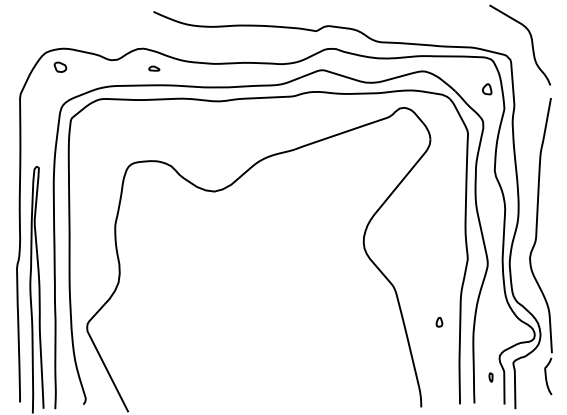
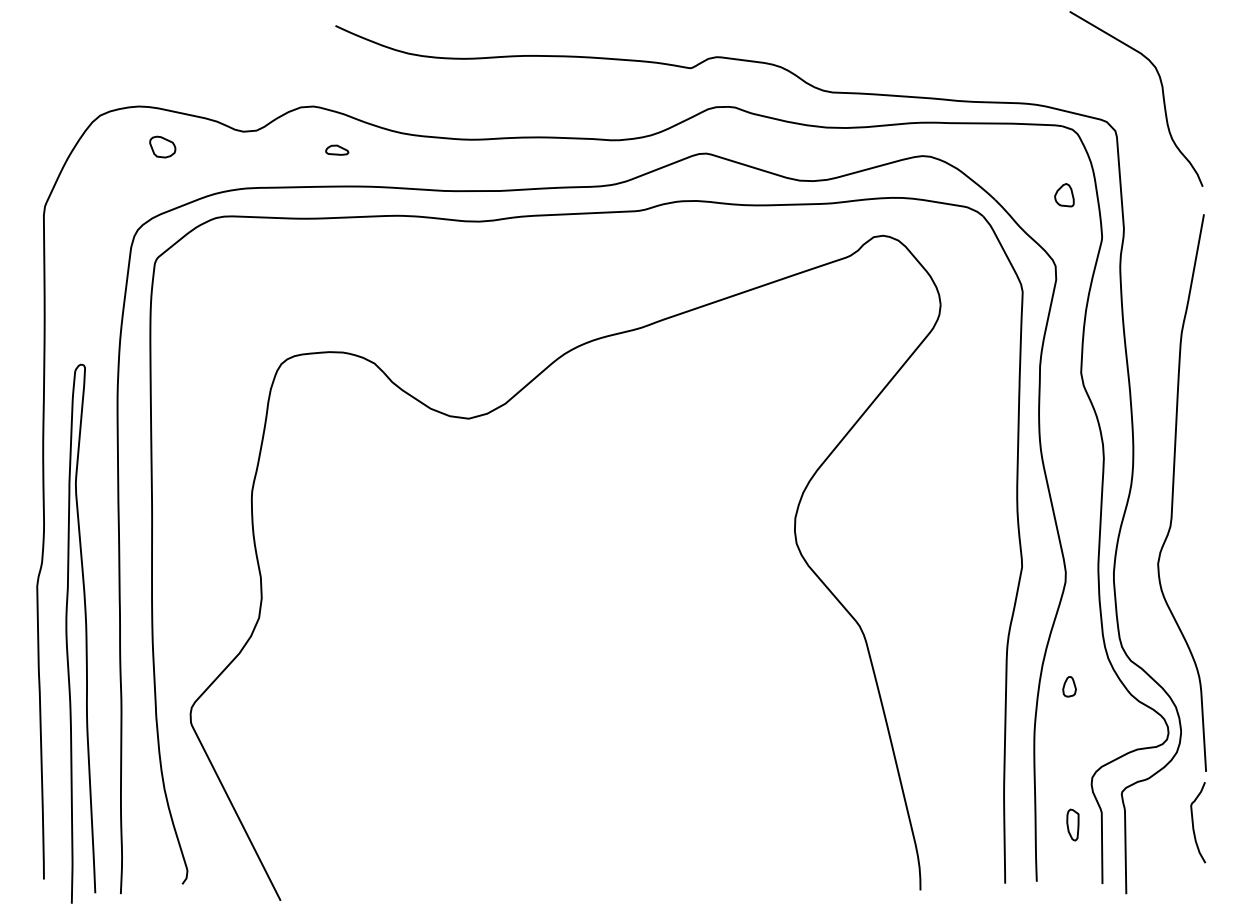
part: (60, 66) -> (162, 145), moved
part: (439, 322) -> (1069, 687), moved
part: (490, 377) -> (1071, 824), size x1.67

